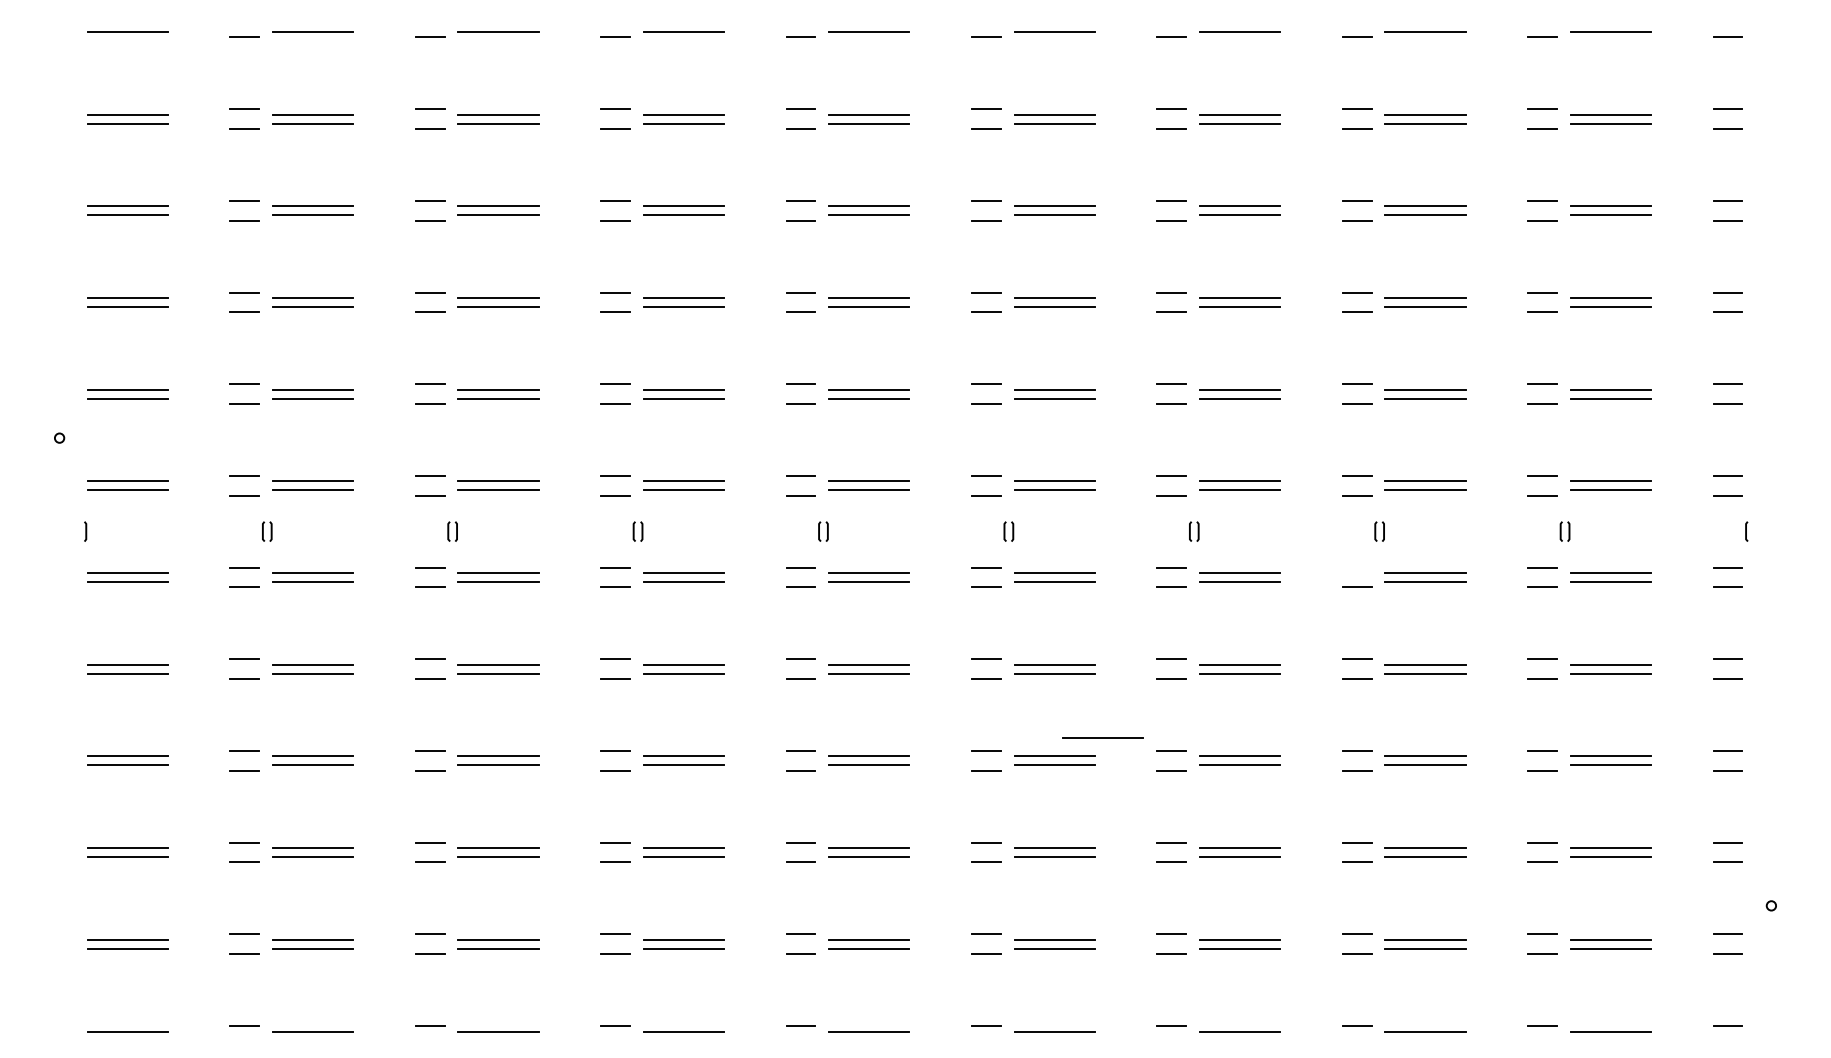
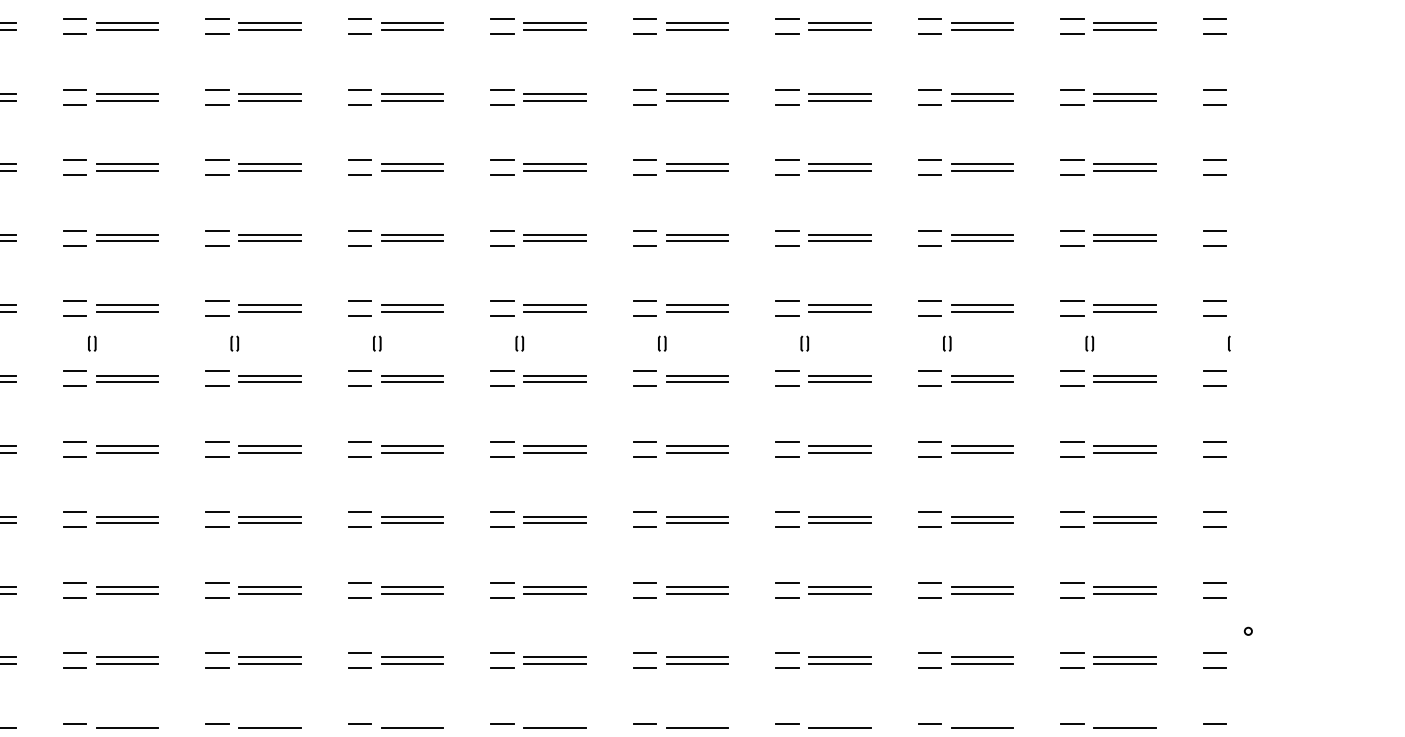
line: (1356, 567) -> (929, 371), added
line: (1102, 737) -> (734, 501), removed

